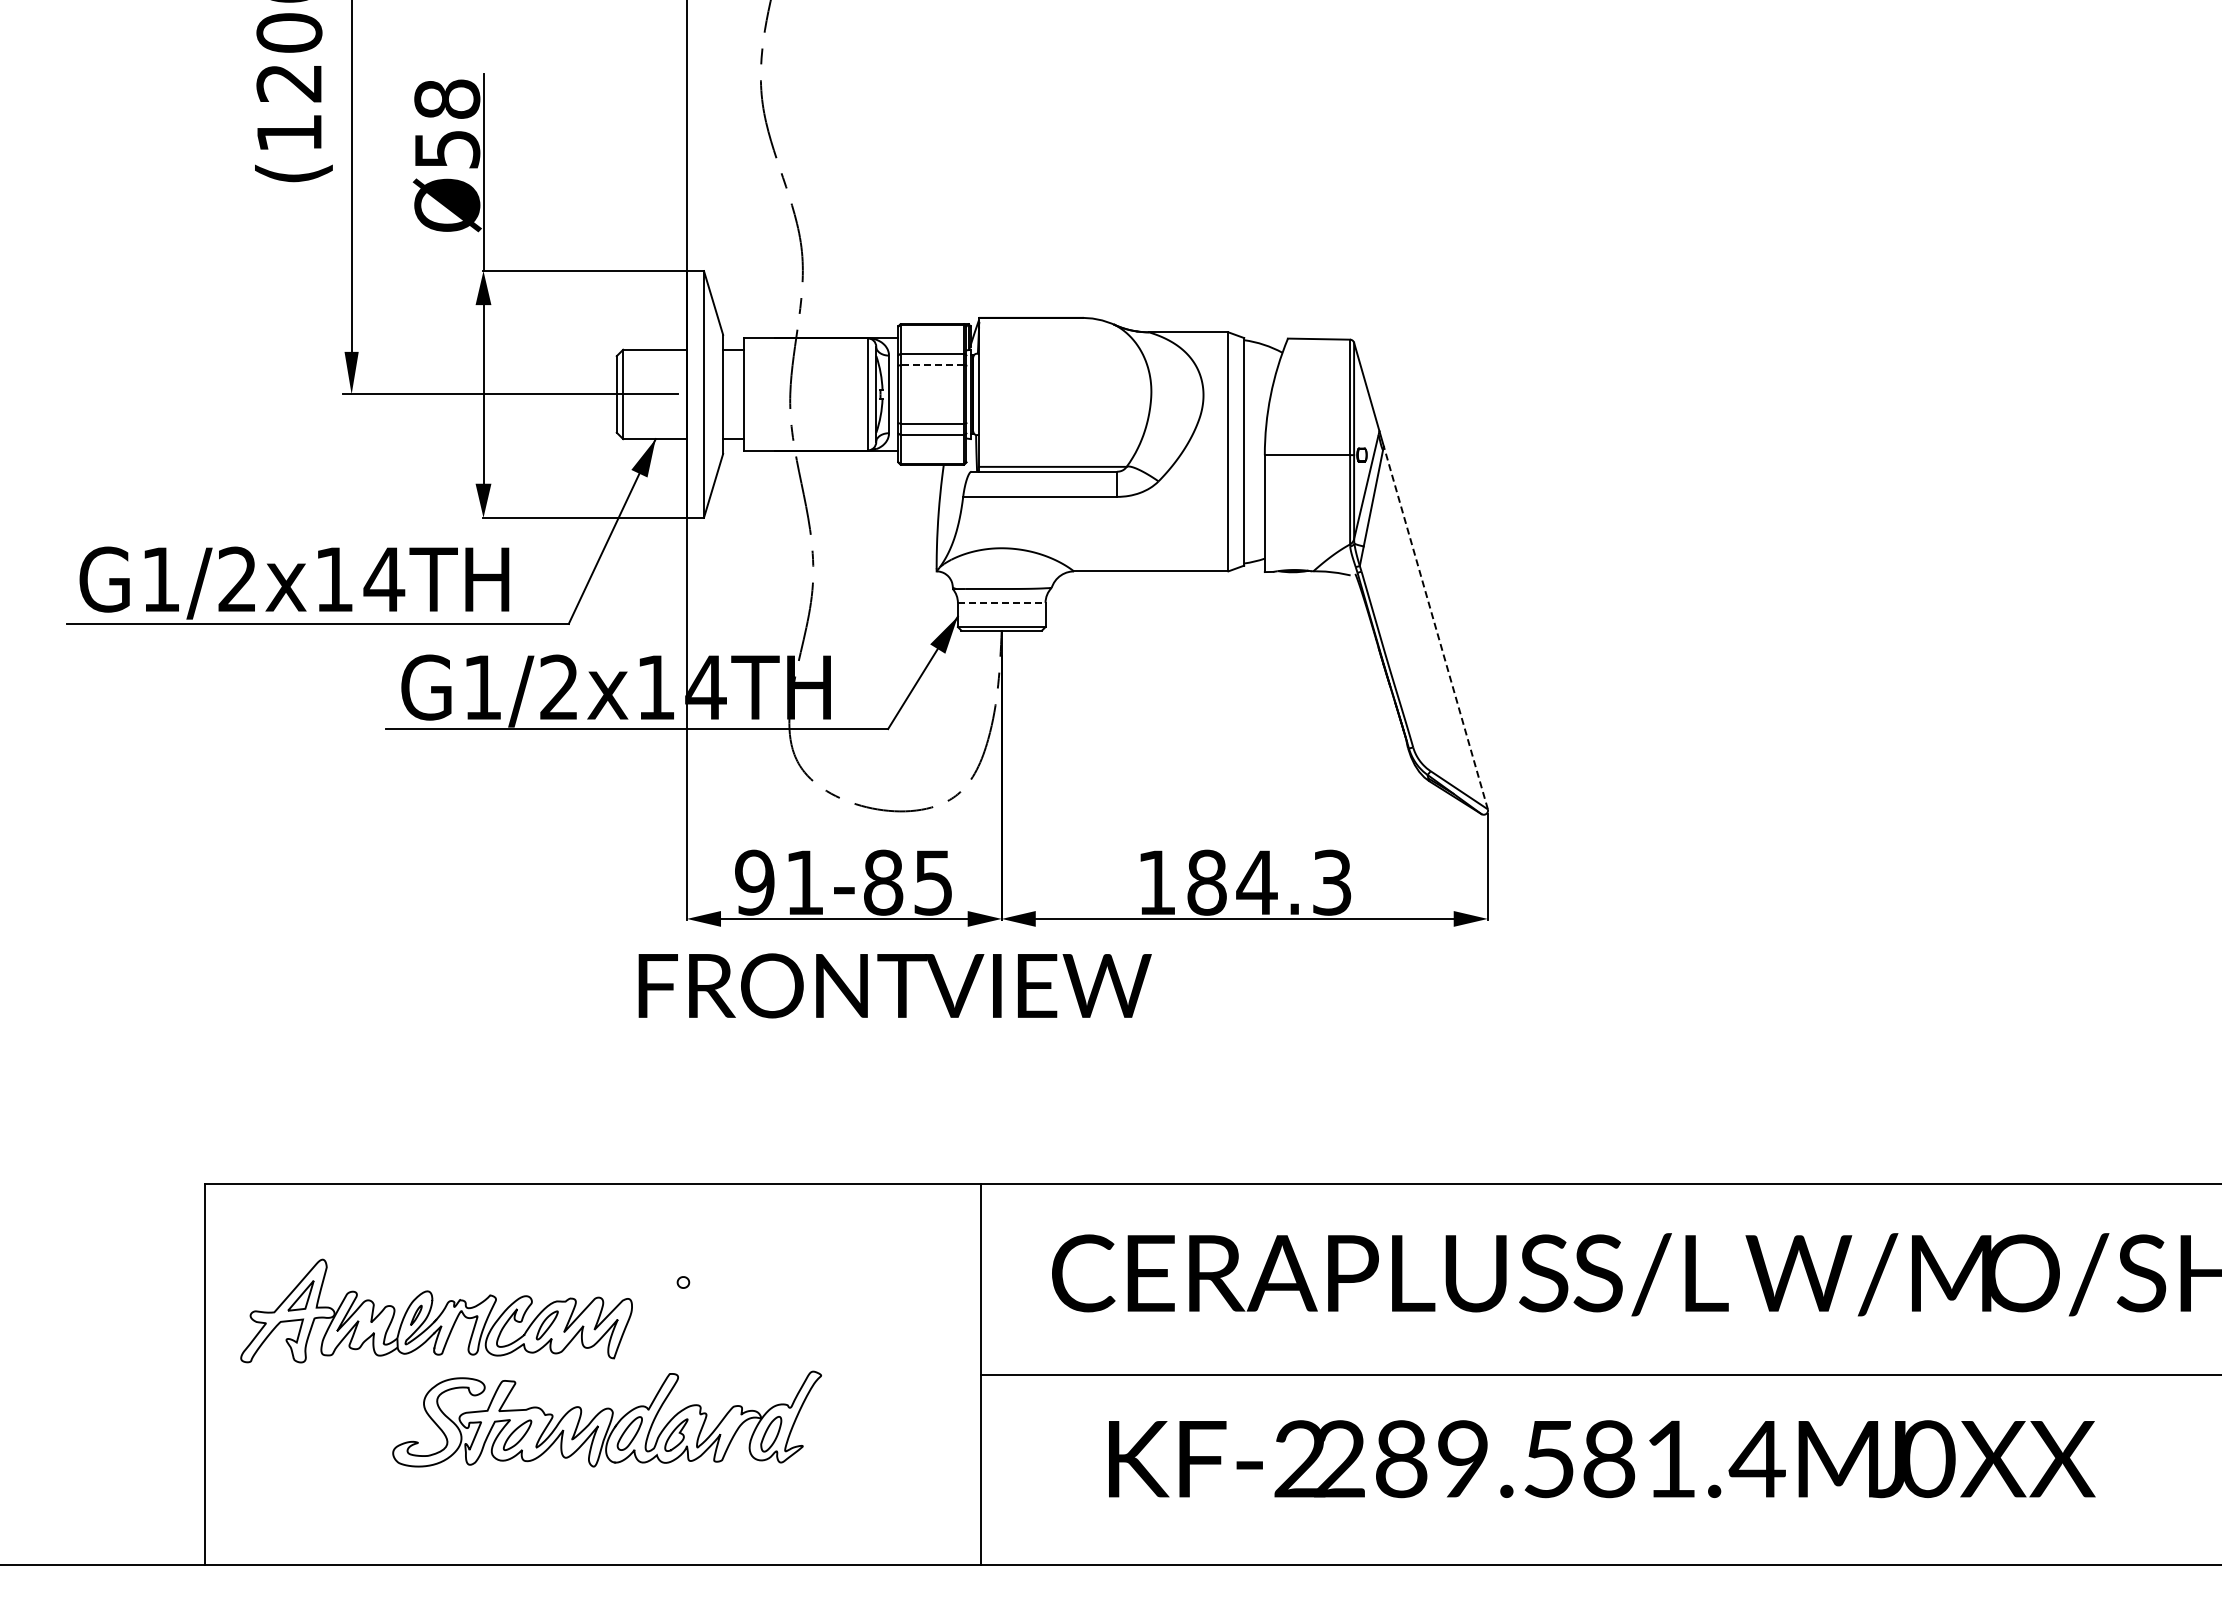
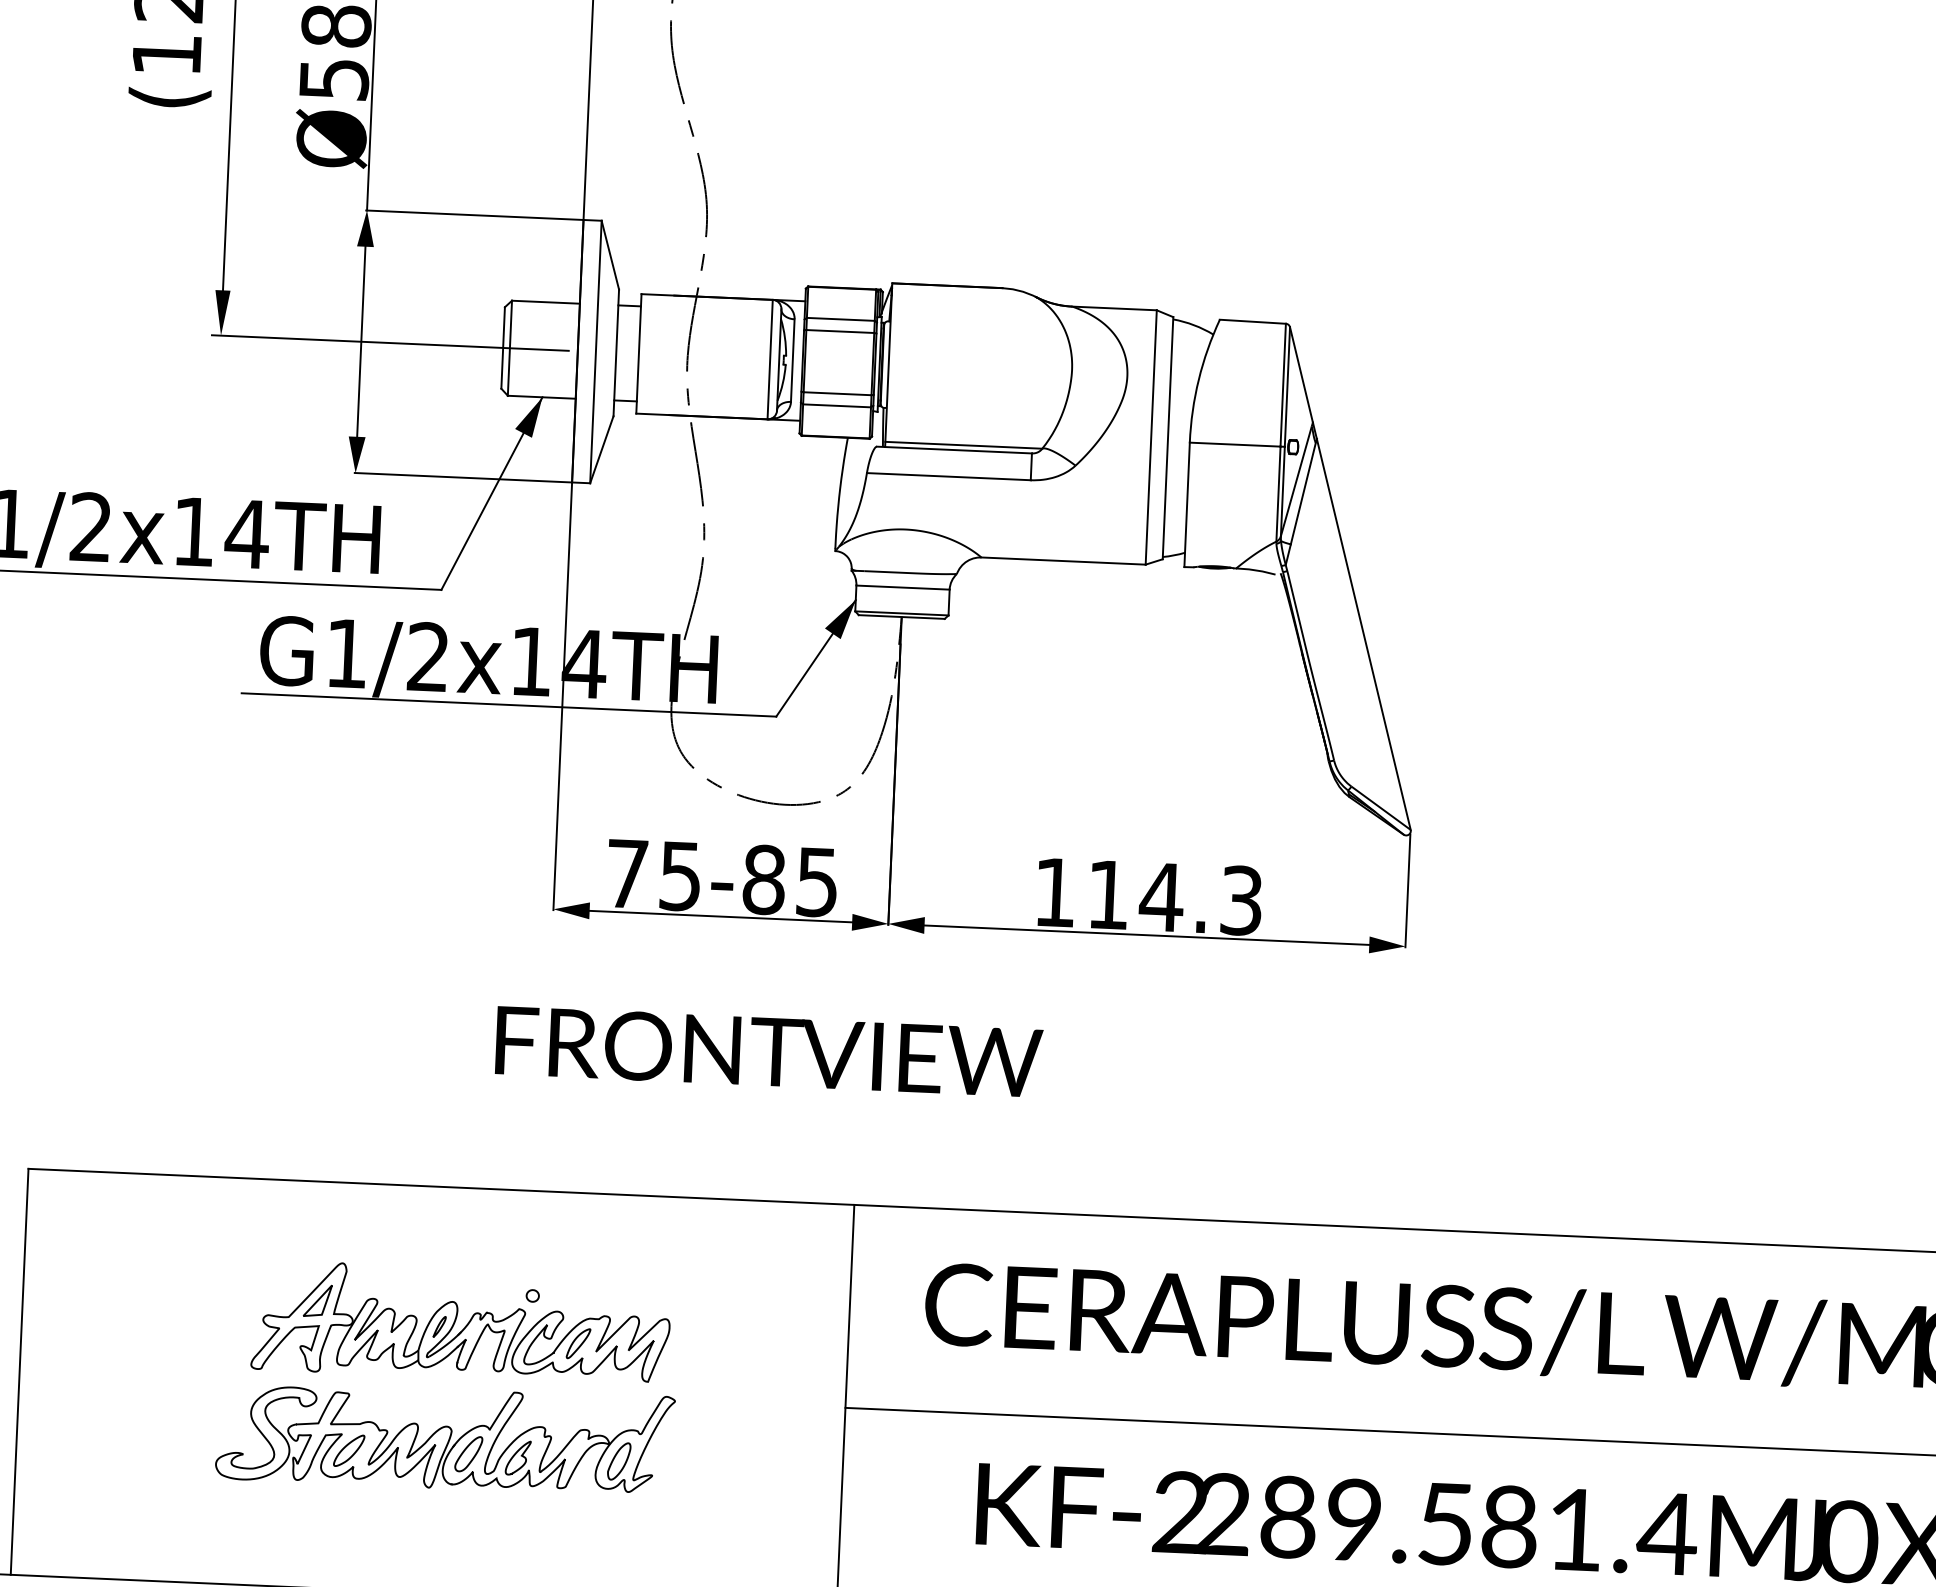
line: (932, 365) -> (840, 331), dashed -> solid
line: (1001, 602) -> (902, 587), dashed -> solid
line: (1435, 627) -> (1363, 633), dashed -> solid
text: (779, 882) -> (653, 874), 91-85 -> 75-85
text: (1206, 882) -> (1107, 894), 184.3 -> 114.3
text: (894, 985) -> (768, 1051), moved
part: (436, 1310) -> (461, 1322), moved

